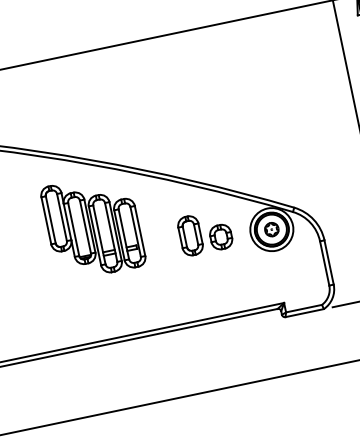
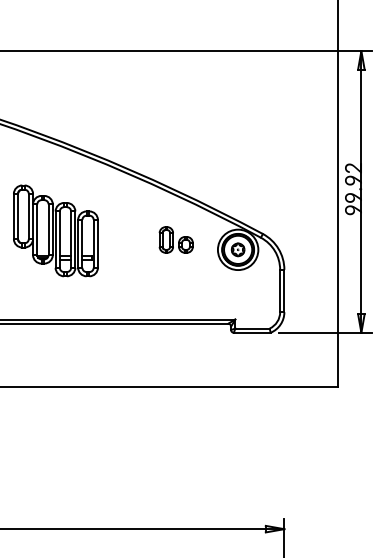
part: (92, 226) -> (55, 230), moved
part: (204, 232) -> (175, 239), size x0.7

